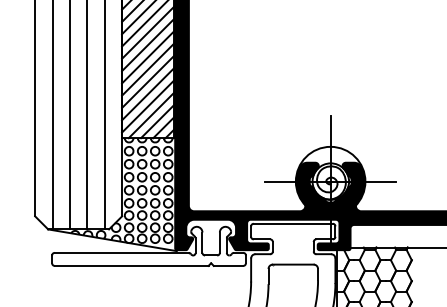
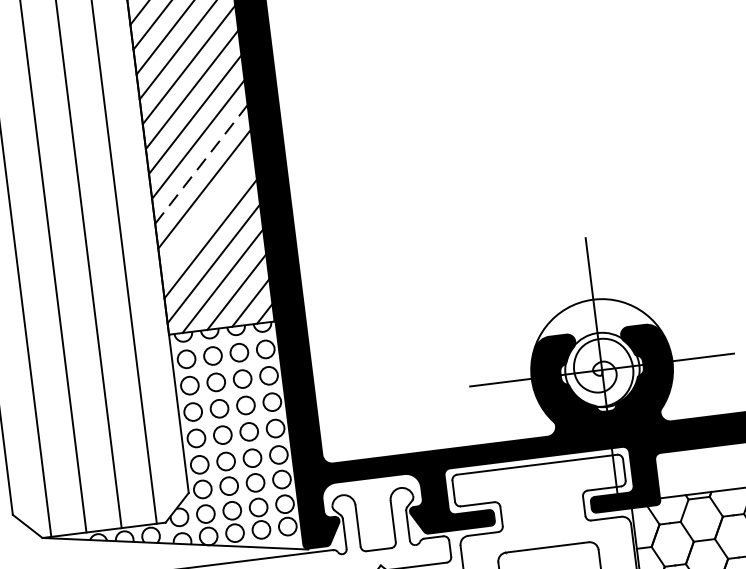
line: (148, 57) -> (202, 164), solid -> dashed
line: (148, 81) -> (208, 213), removed

